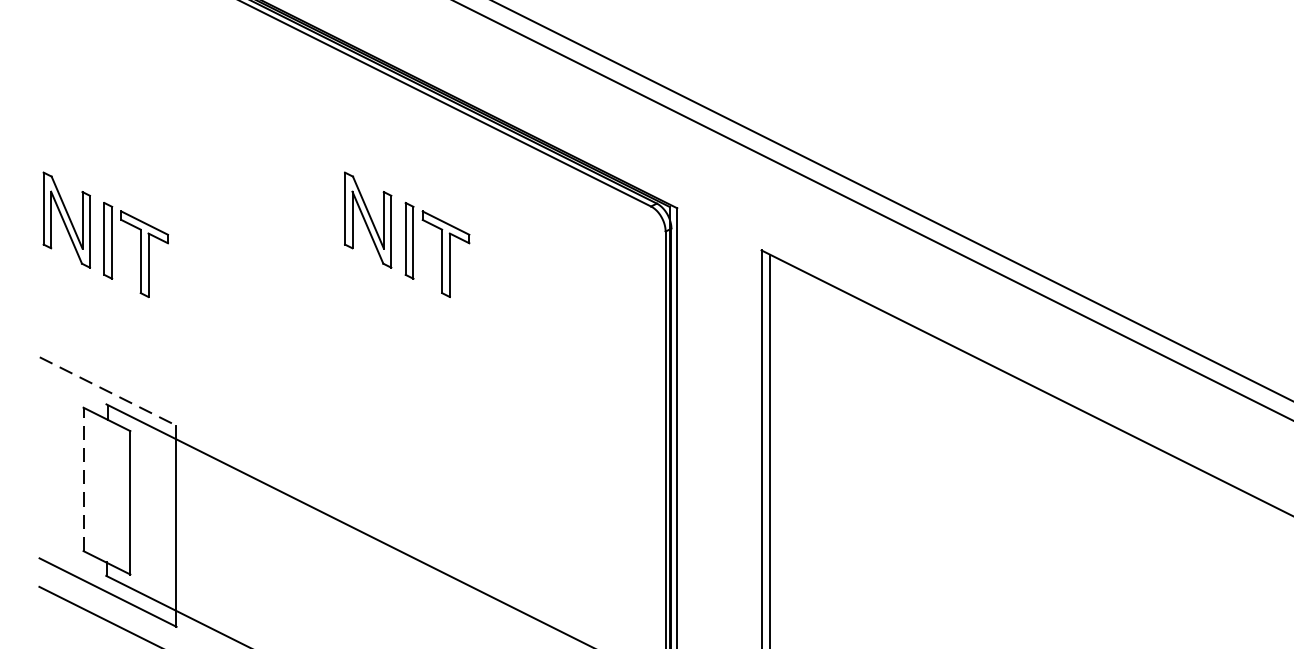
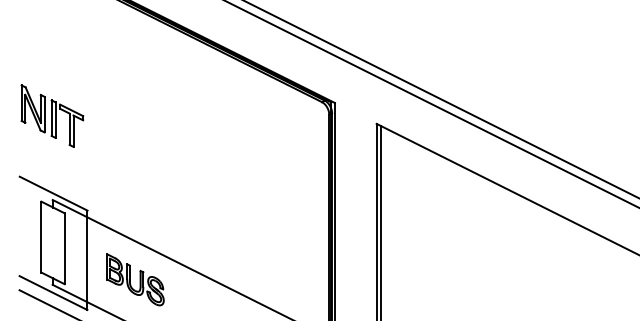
part: (407, 233) -> (201, 115), removed
line: (108, 391) -> (53, 193), dashed -> solid
line: (83, 478) -> (41, 236), dashed -> solid
part: (273, 565) -> (135, 279), added

